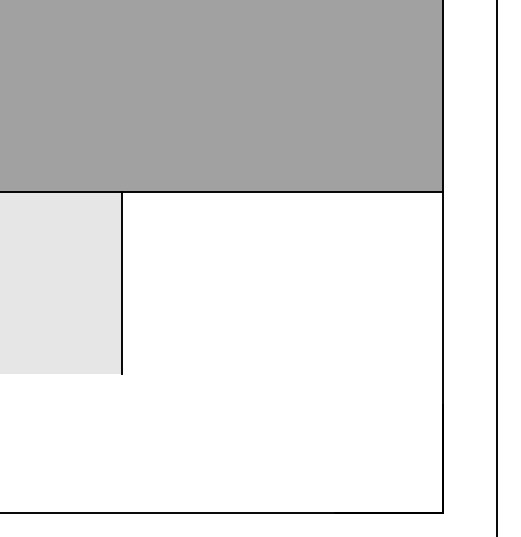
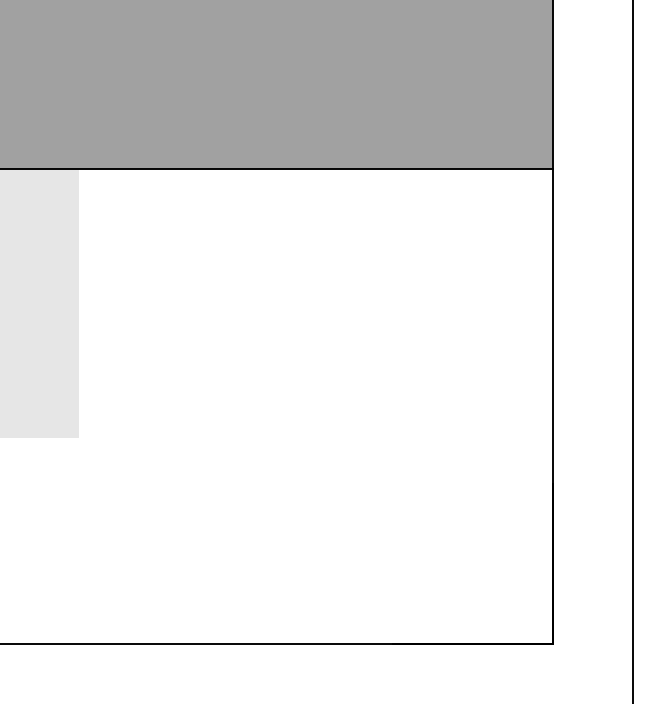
line: (122, 282) -> (79, 303), removed

